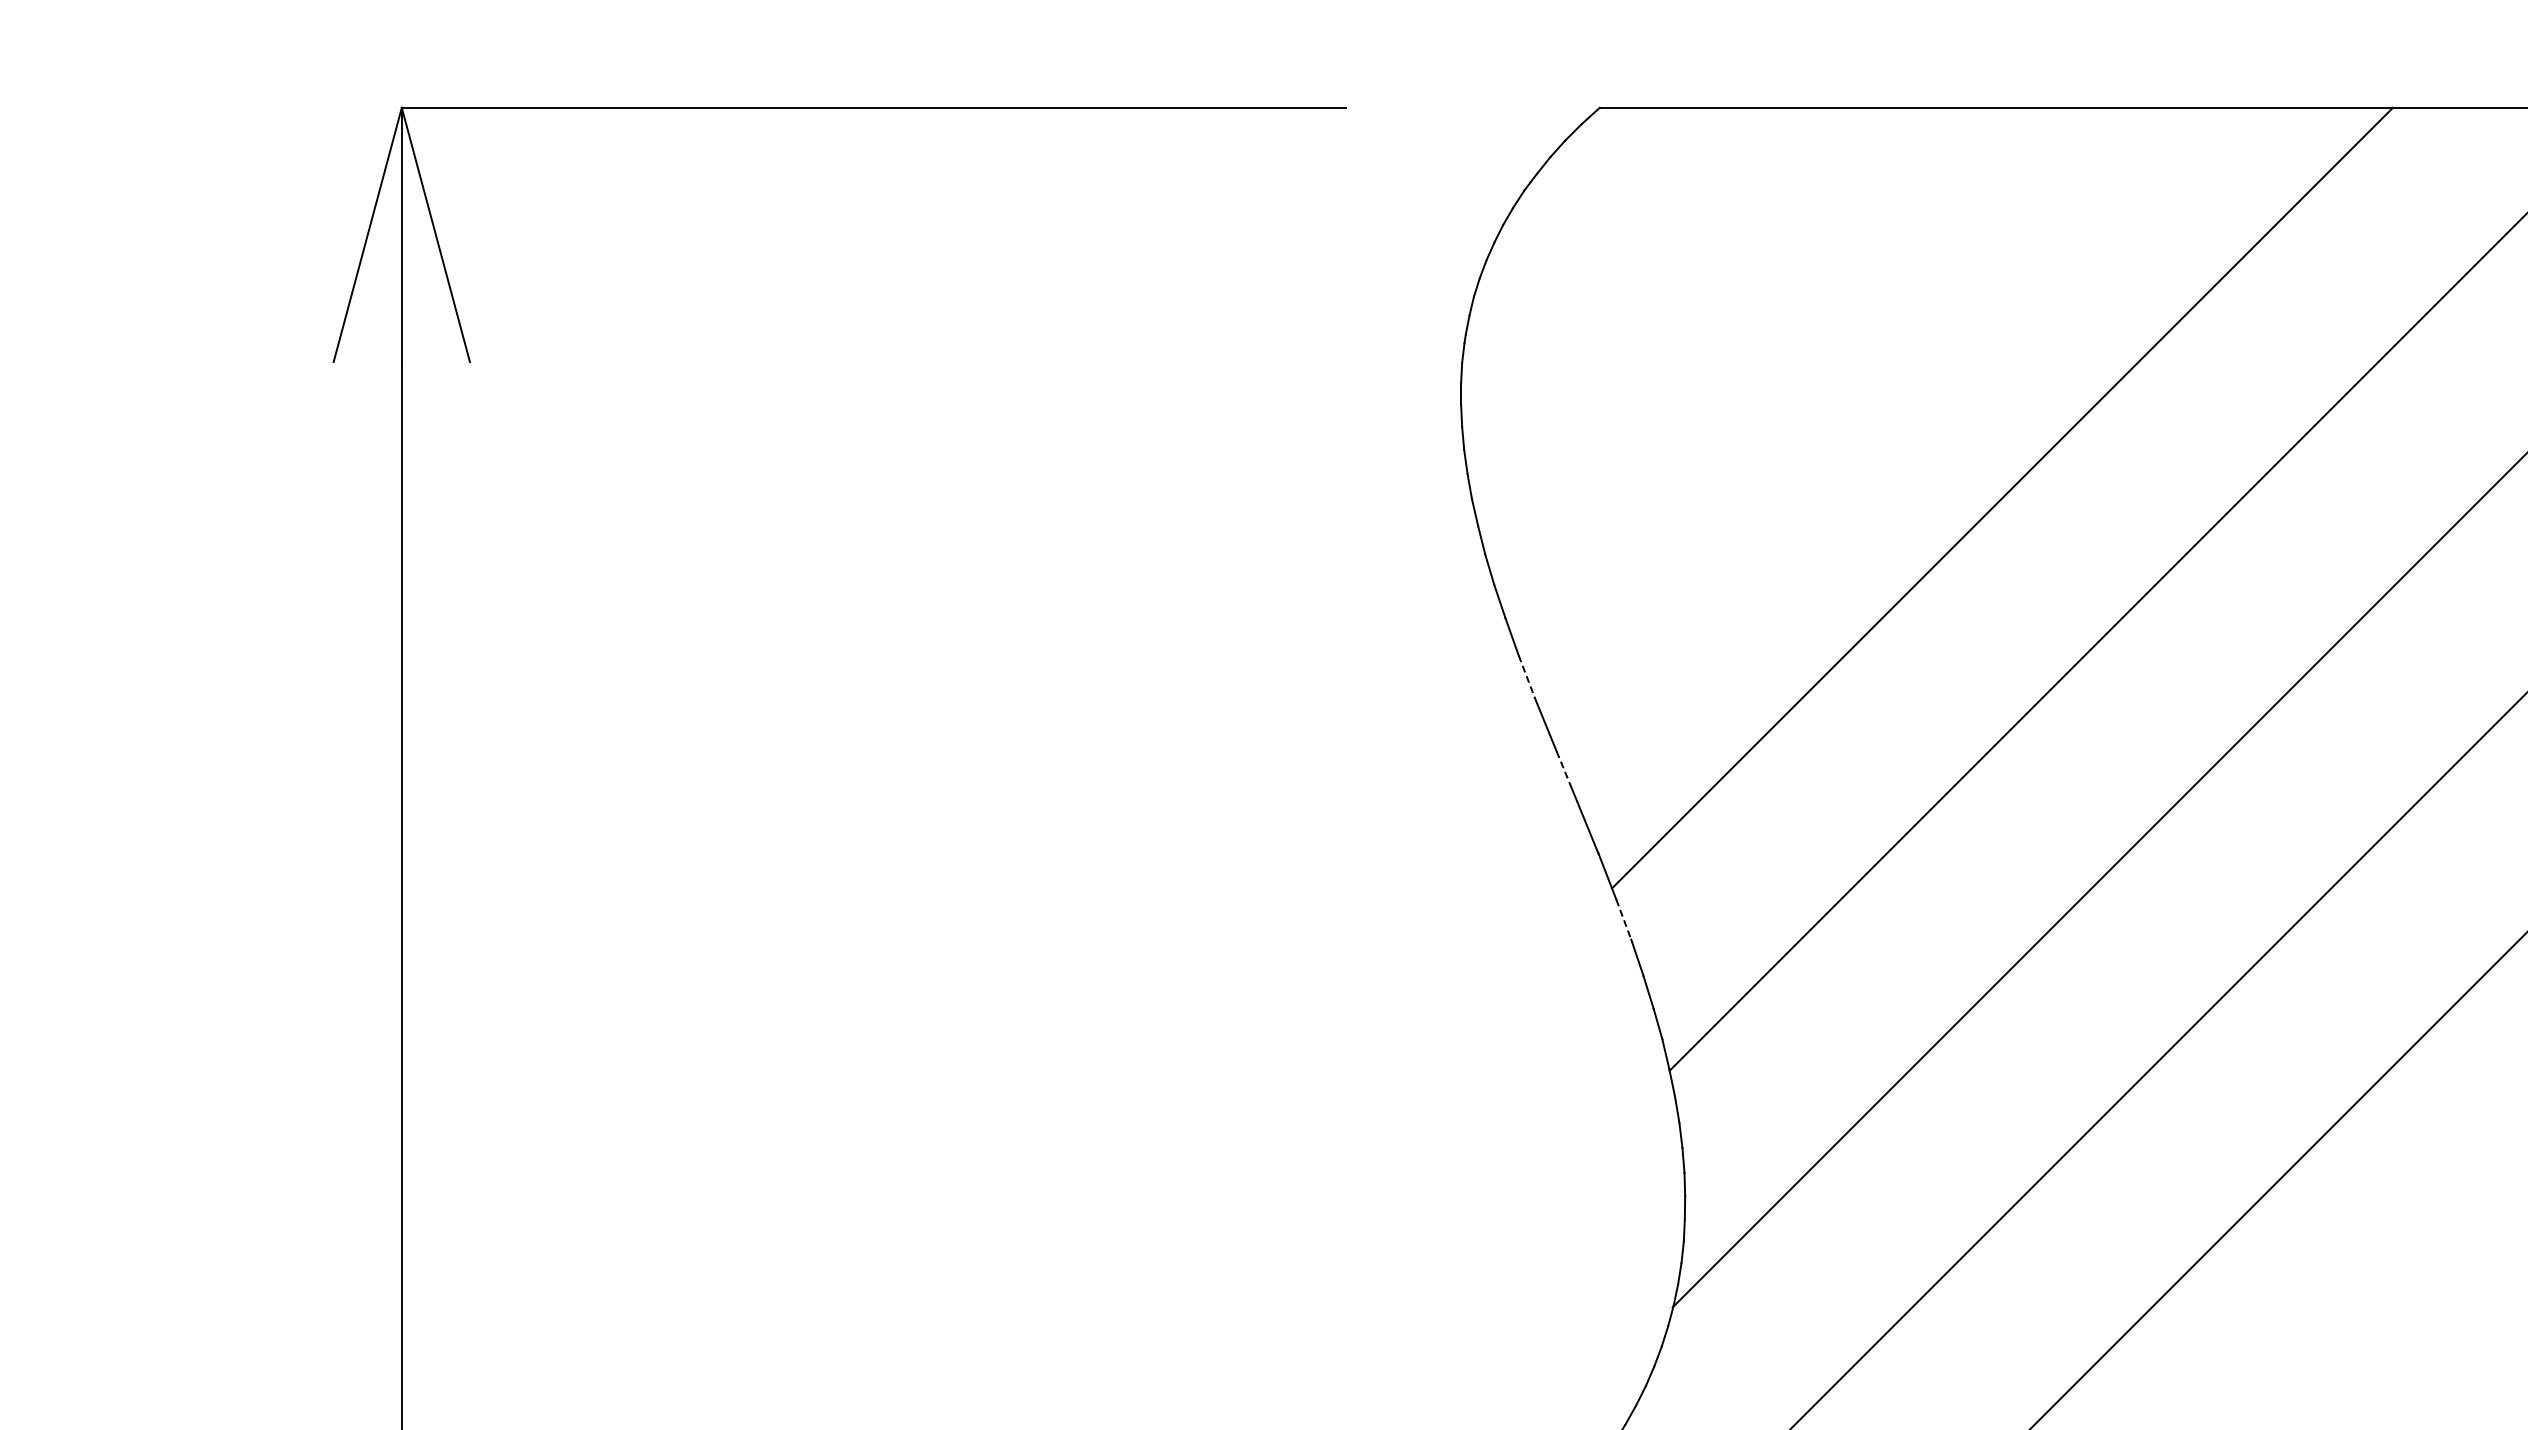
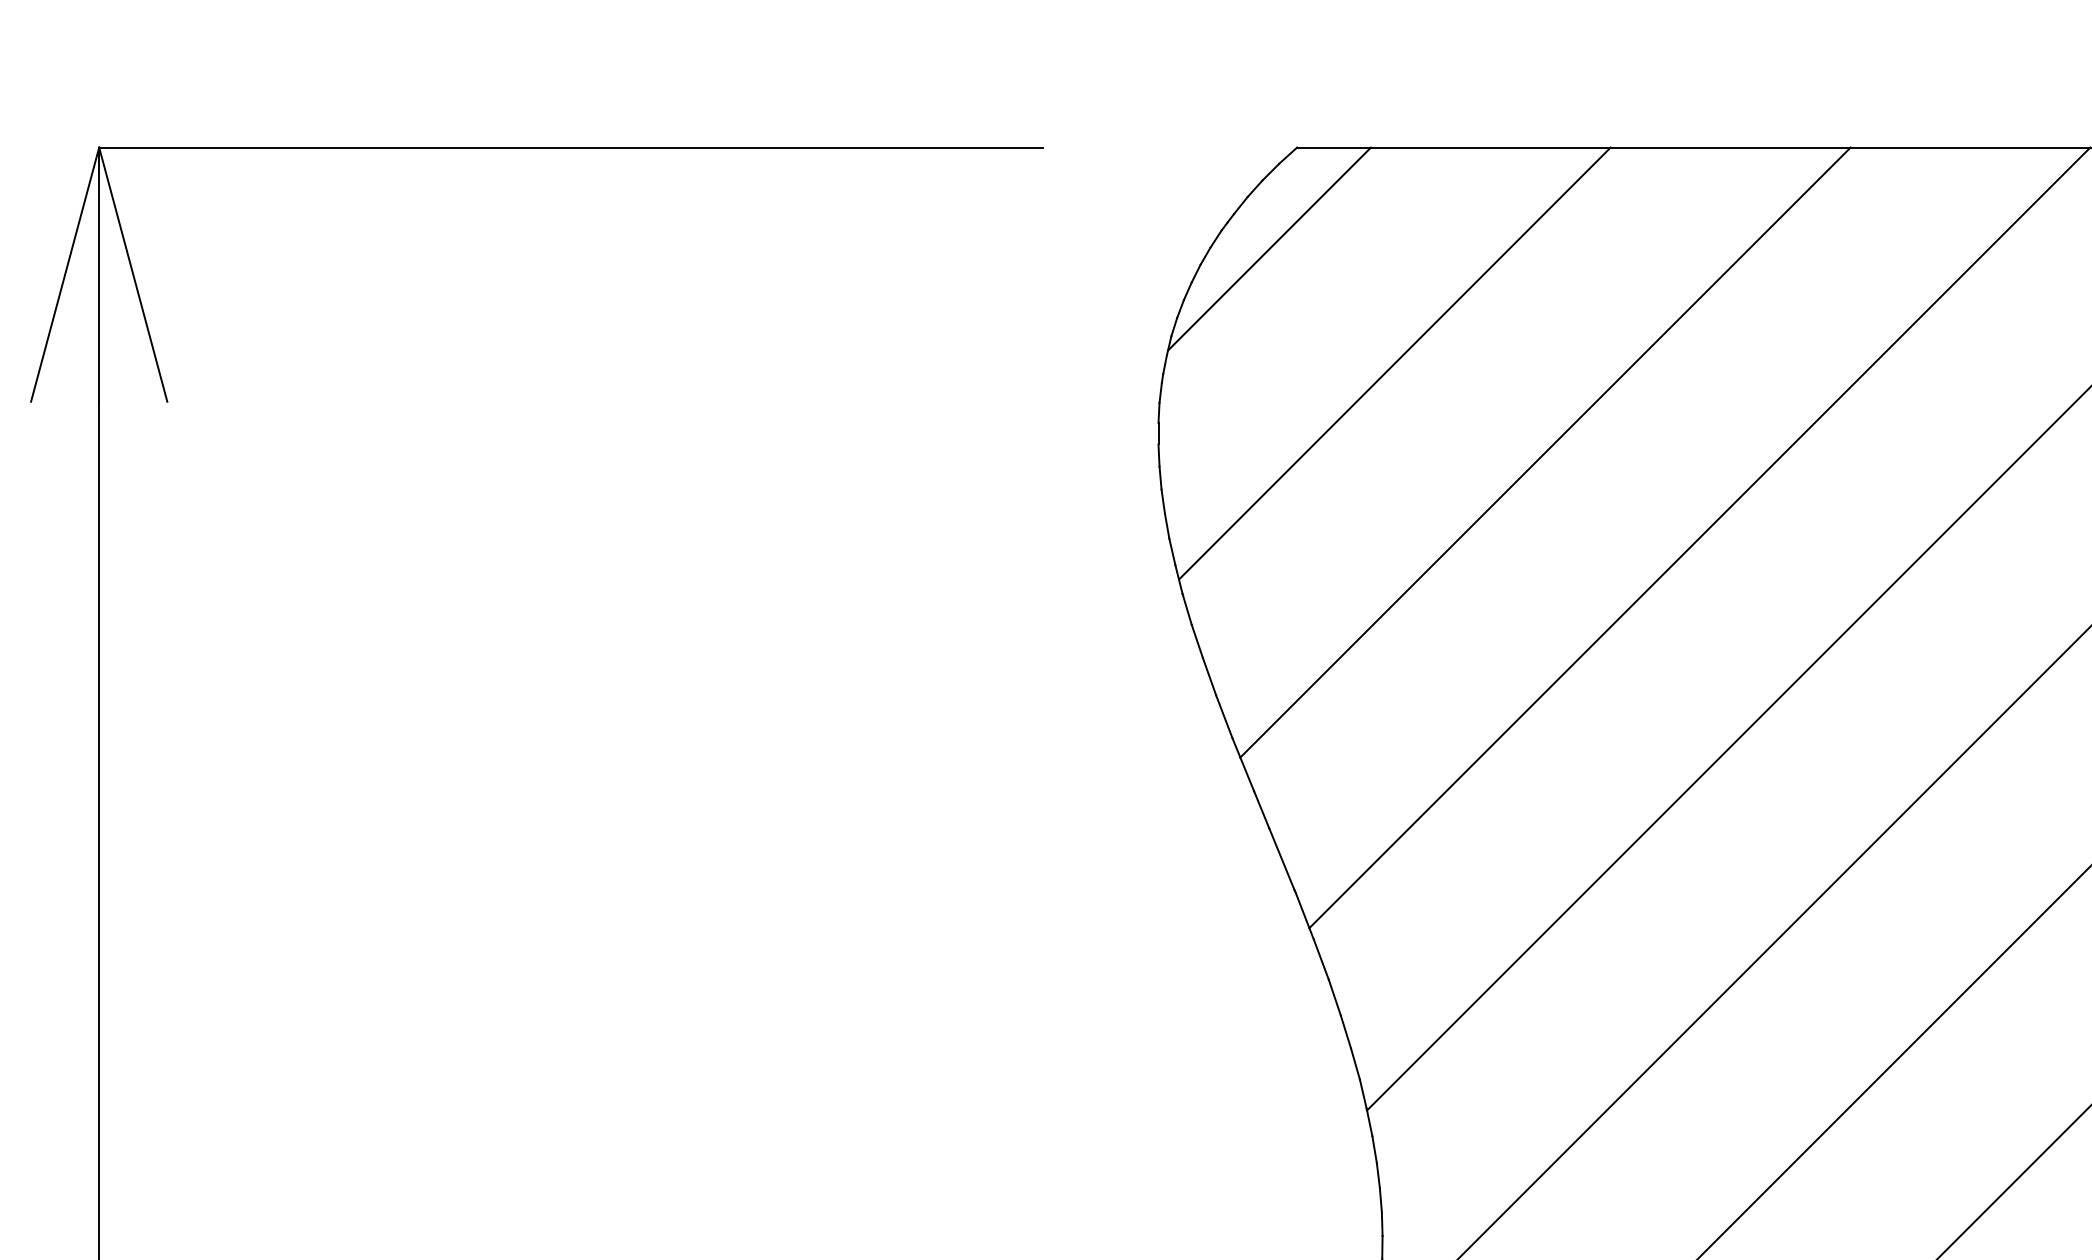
line: (1571, 208) -> (1268, 248), added
line: (1697, 323) -> (1394, 363), added
line: (1847, 412) -> (1544, 452), added
line: (1526, 676) -> (1223, 716), dashed -> solid
line: (1564, 770) -> (1261, 810), dashed -> solid
line: (1624, 920) -> (1321, 960), dashed -> solid

